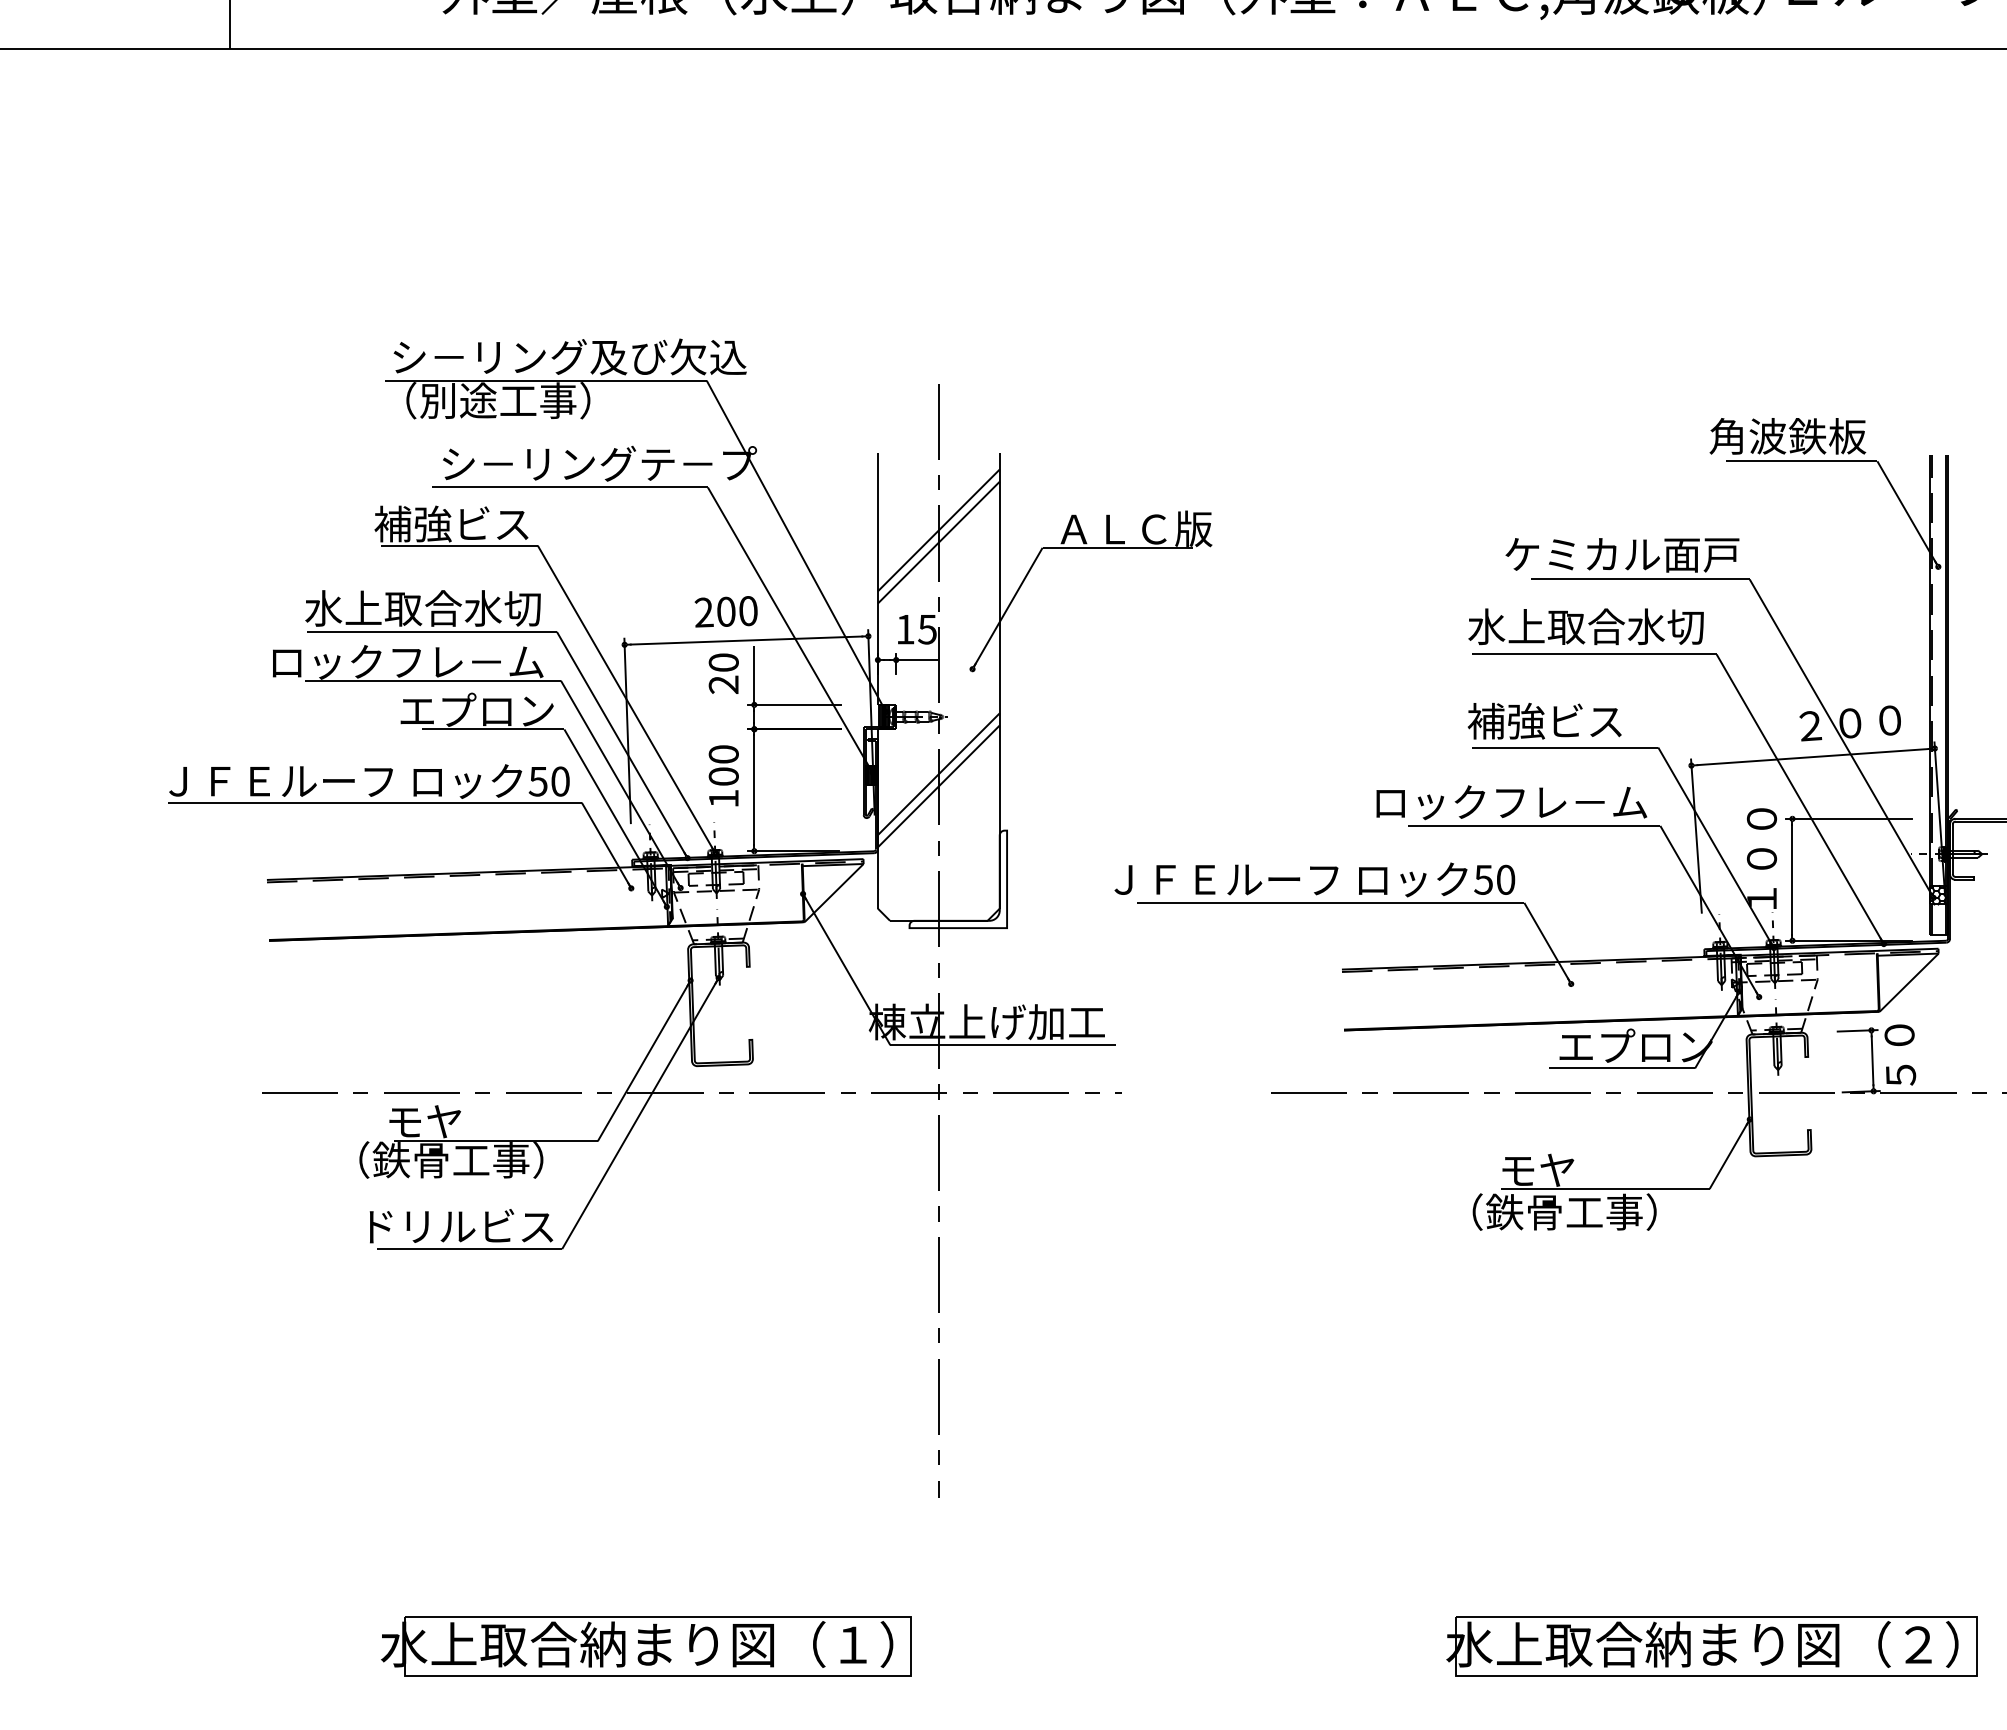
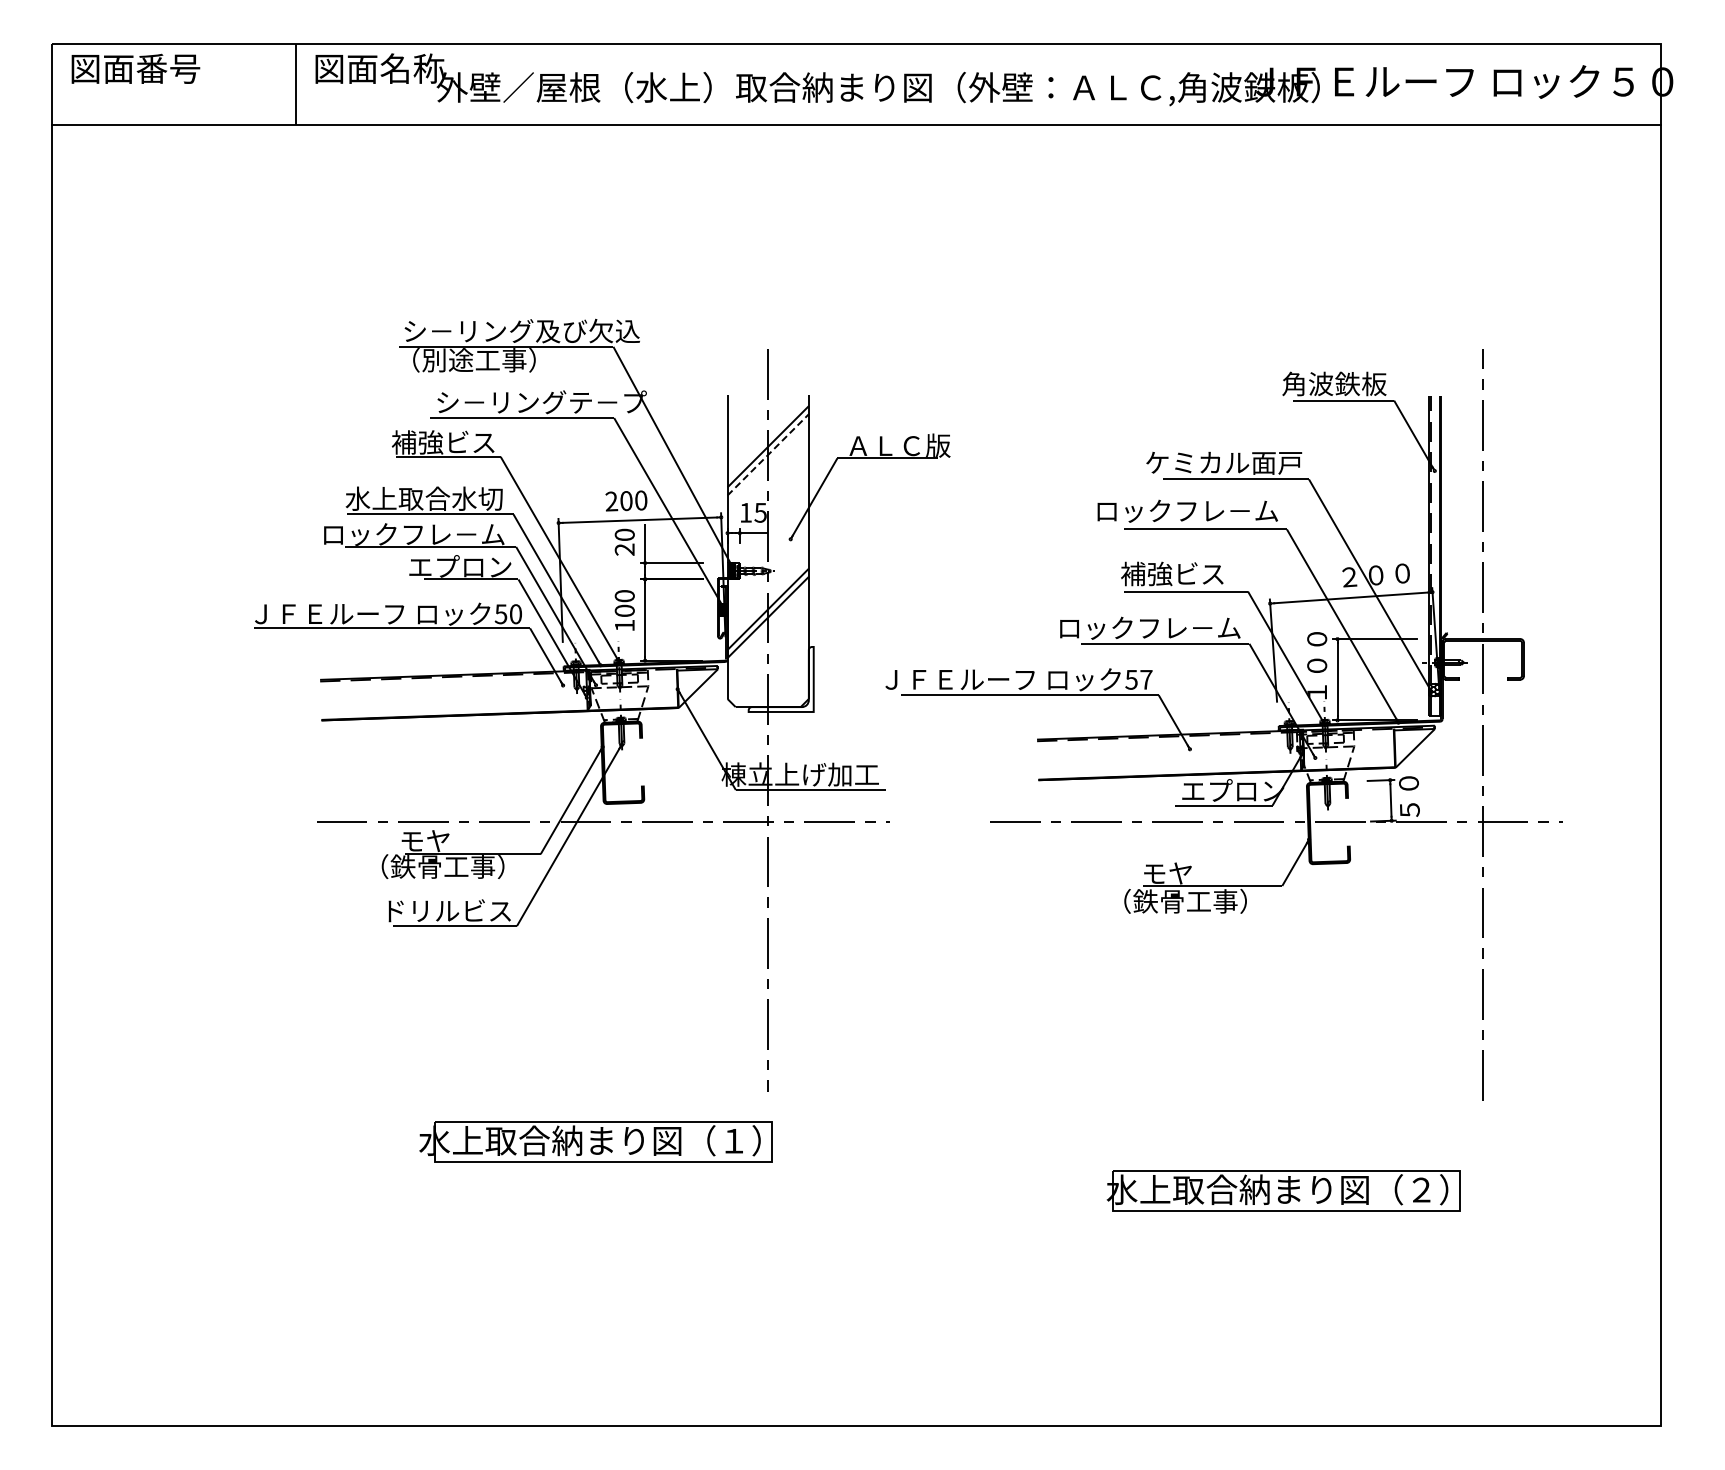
line: (939, 542) -> (768, 454), solid -> dashed
text: (1567, 626) -> (1187, 510), 水上取合水切 -> ロックフレ－ム
text: (1506, 879) -> (1146, 679), 50 -> 57
part: (645, 1645) -> (595, 1141), moved

